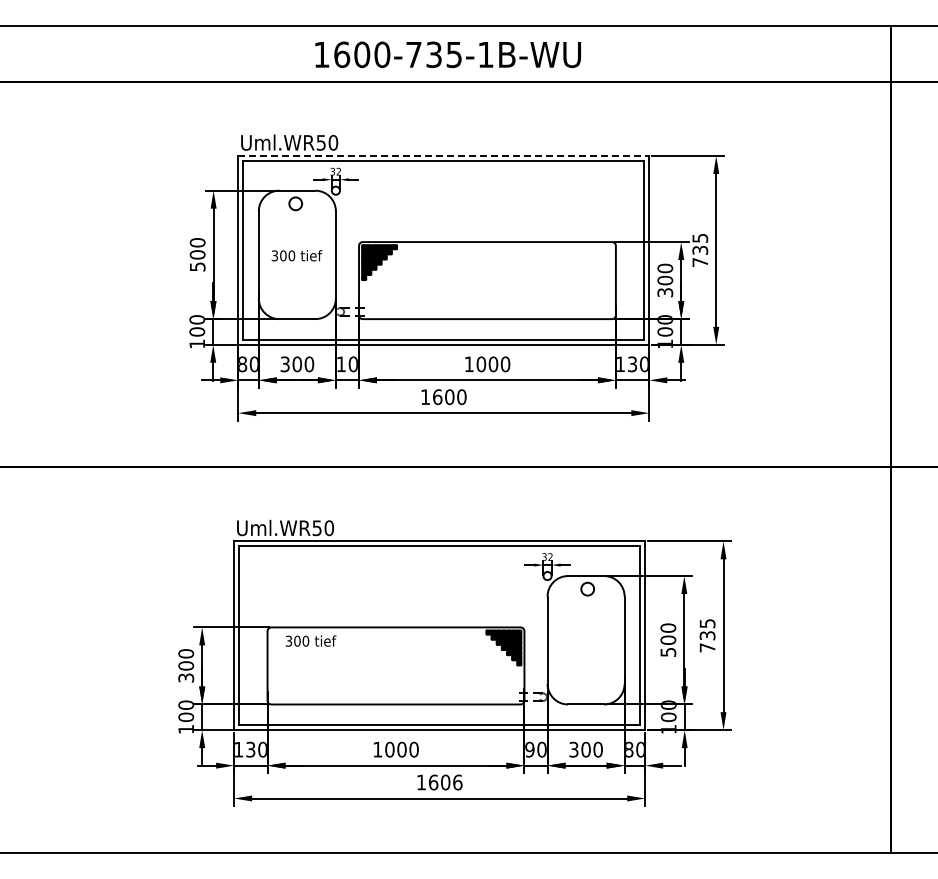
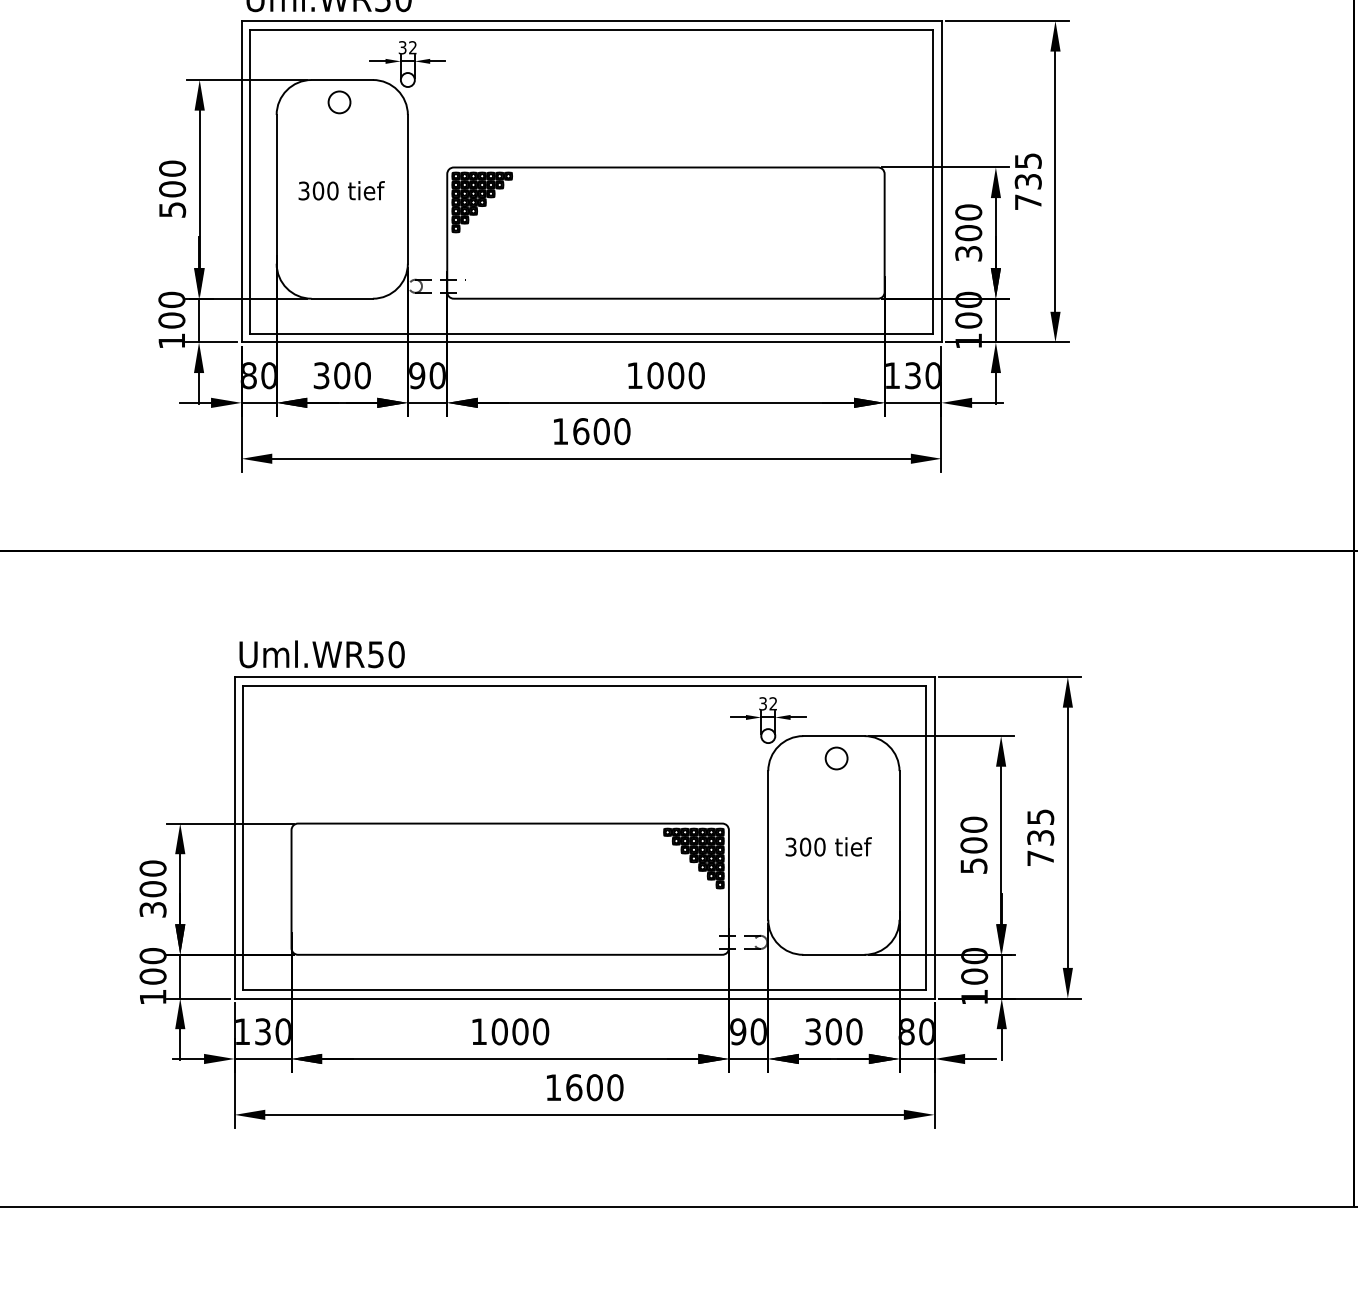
line: (443, 156) -> (591, 21), dashed -> solid
text: (341, 364) -> (417, 375), 10 -> 90
text: (310, 640) -> (827, 845), moved
text: (457, 782) -> (614, 1087), 1606 -> 1600

